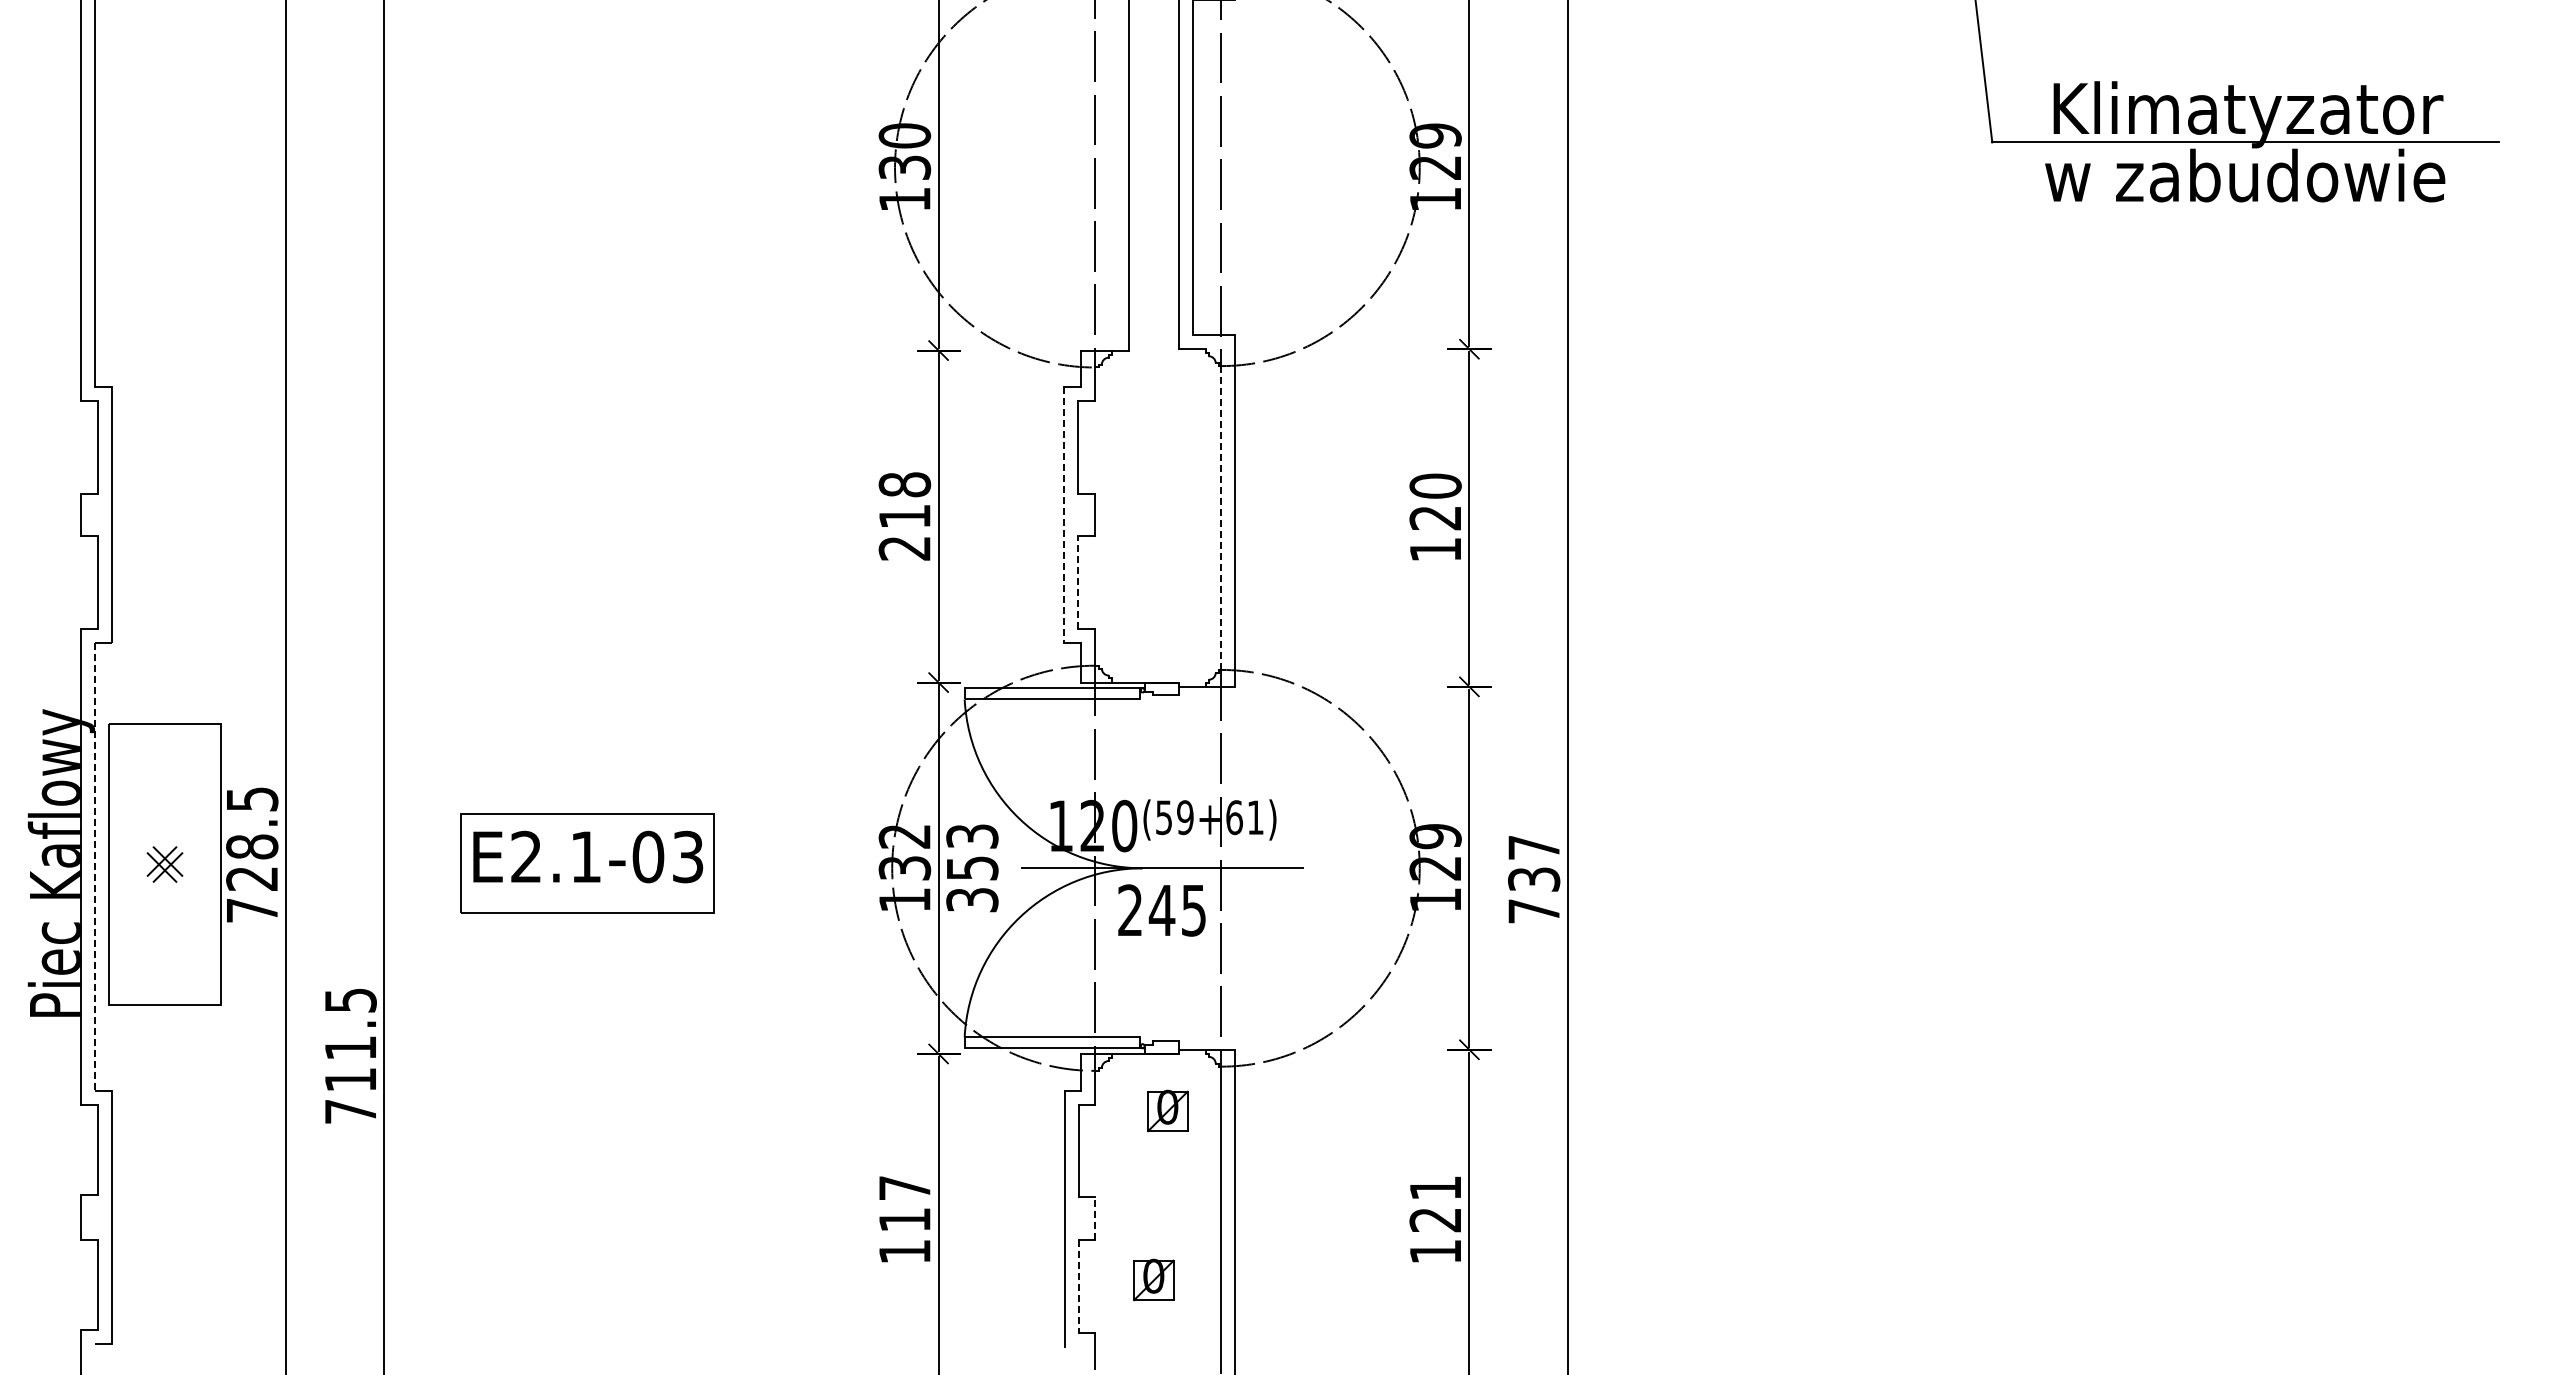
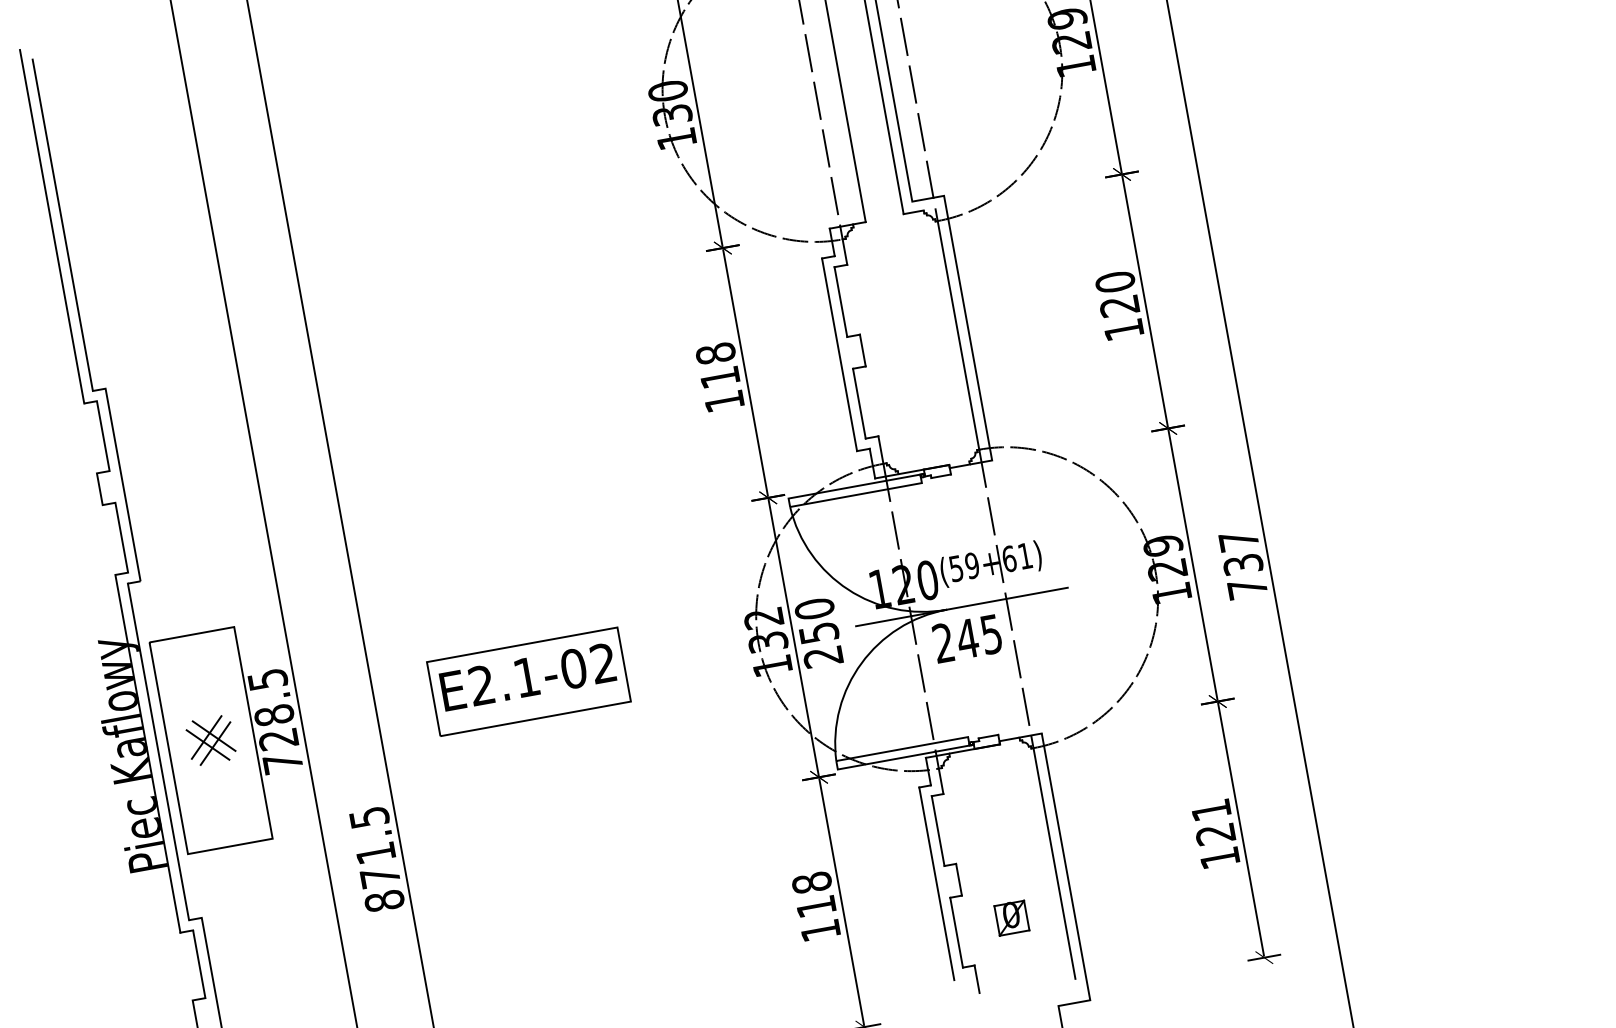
line: (1063, 515) -> (839, 355), dashed -> solid
line: (1221, 518) -> (958, 335), dashed -> solid
text: (904, 548) -> (724, 401), 218 -> 118
line: (1077, 582) -> (859, 403), dashed -> solid
text: (688, 857) -> (603, 663), E2.1-03 -> E2.1-02
part: (164, 864) -> (210, 740), size x1.67
line: (94, 866) -> (158, 751), dashed -> solid
text: (972, 868) -> (819, 633), 353 -> 250
text: (350, 1096) -> (382, 889), 711.5 -> 871.5
part: (1167, 1110) -> (998, 788), removed
text: (904, 1187) -> (811, 882), 117 -> 118
line: (1094, 1218) -> (958, 879), dashed -> solid
line: (1079, 1286) -> (956, 932), dashed -> solid

